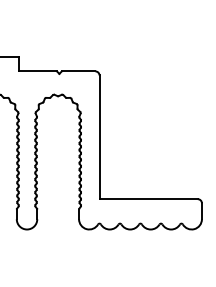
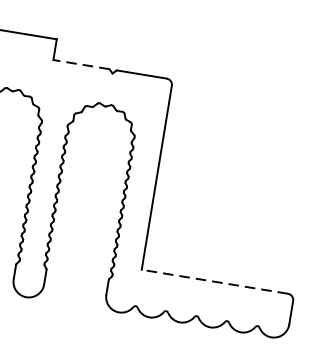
line: (38, 71) -> (82, 64), solid -> dashed
line: (148, 199) -> (214, 282), solid -> dashed

